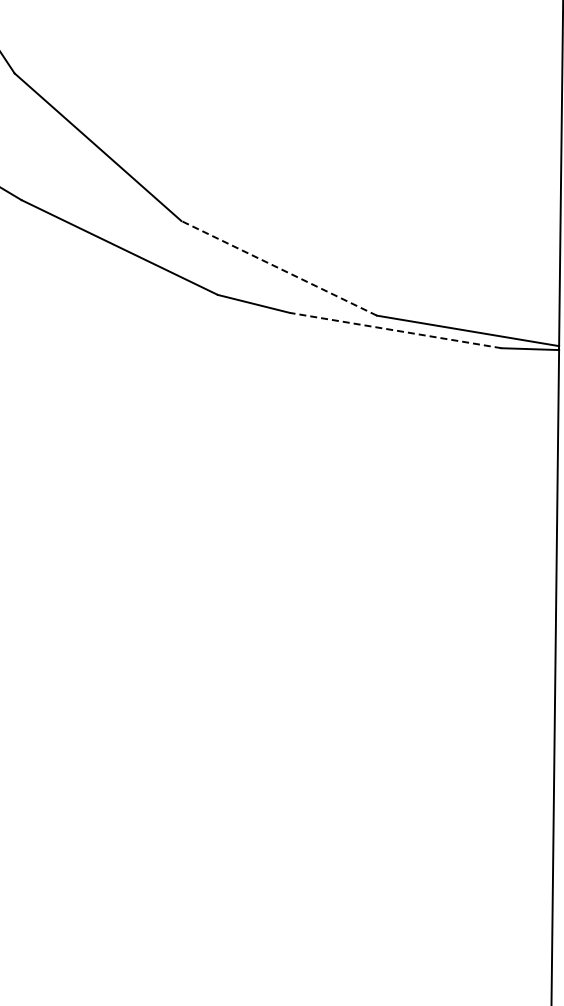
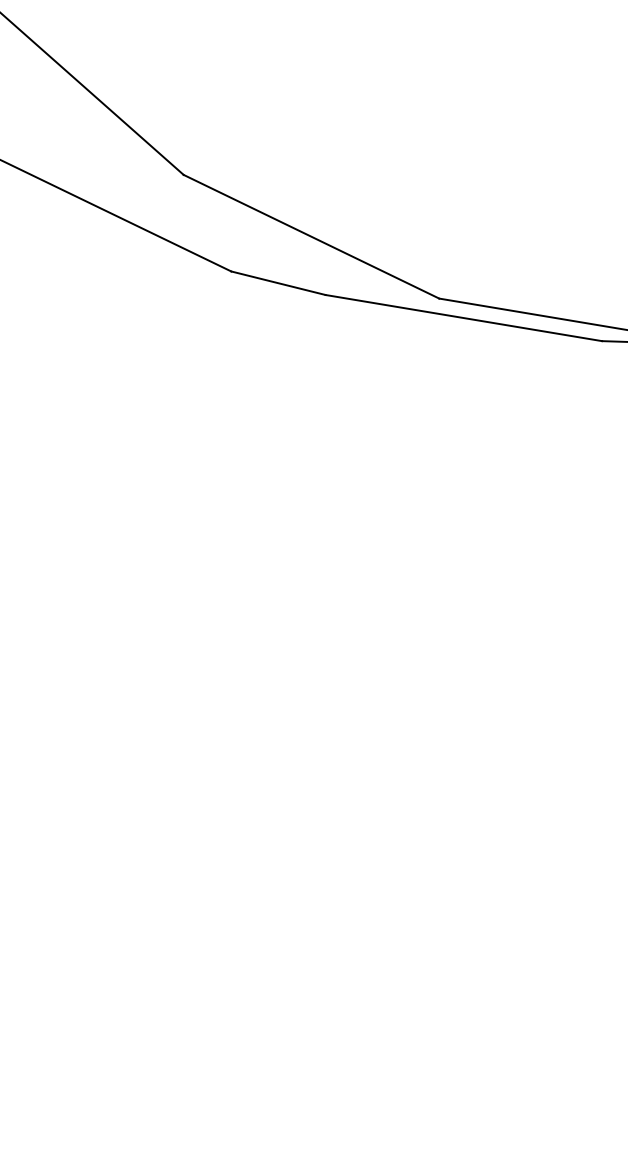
line: (279, 268) -> (311, 236), dashed -> solid
line: (395, 330) -> (463, 317), dashed -> solid

